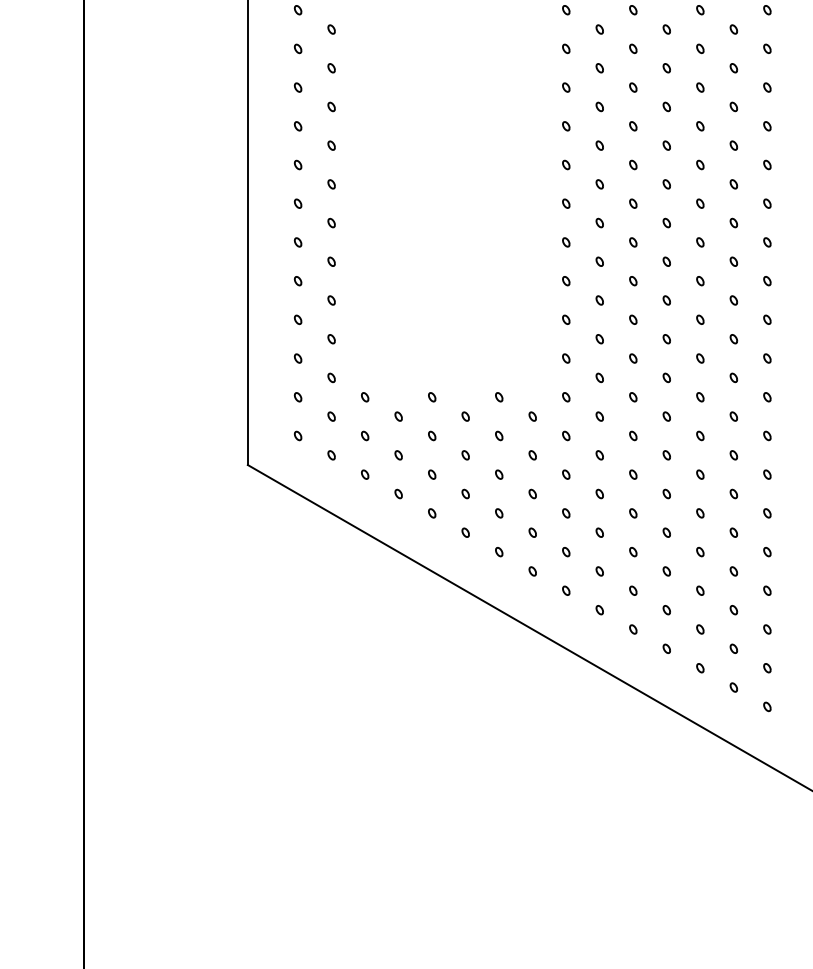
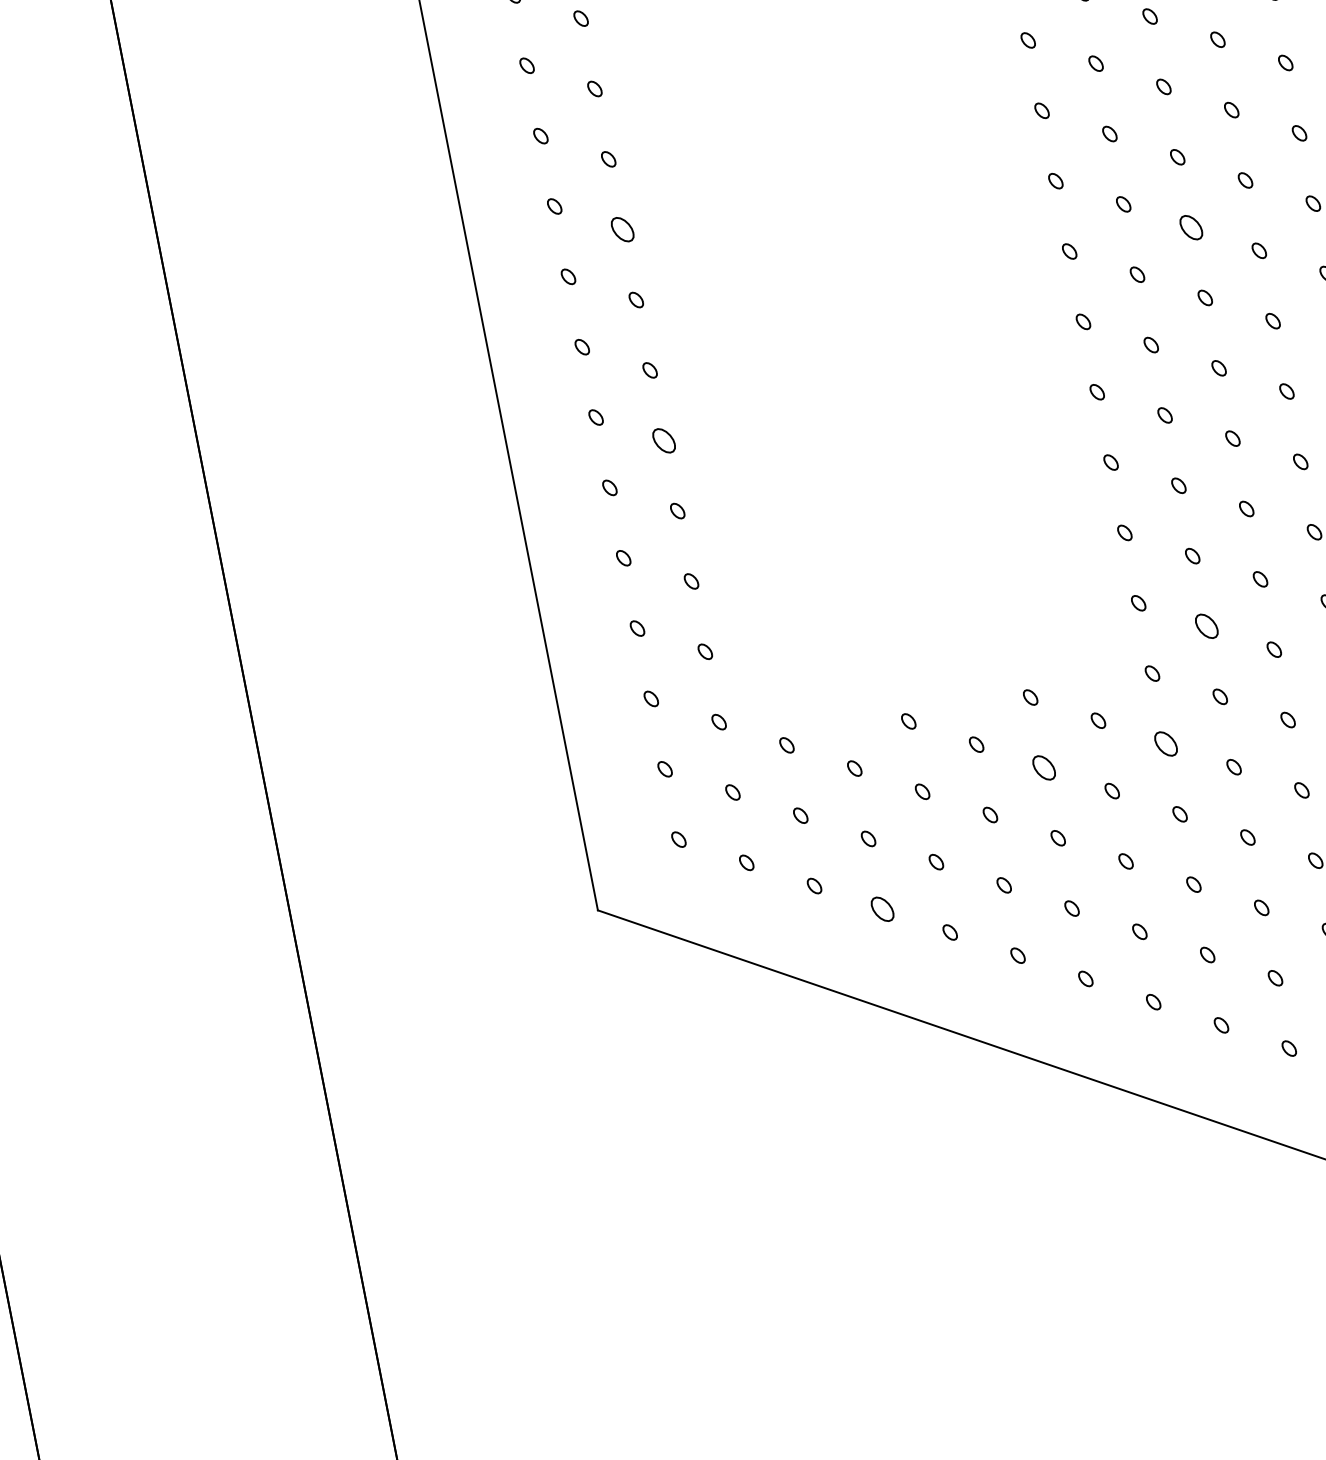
part: (331, 106) -> (622, 228), size x1.6
part: (633, 164) -> (1191, 226), size x1.6
part: (331, 222) -> (663, 439), size x1.6
part: (599, 377) -> (1205, 625), size x1.6
part: (499, 435) -> (1044, 766), size x1.6
part: (566, 435) -> (1166, 743), size x1.6
part: (398, 493) -> (881, 908), size x1.6

